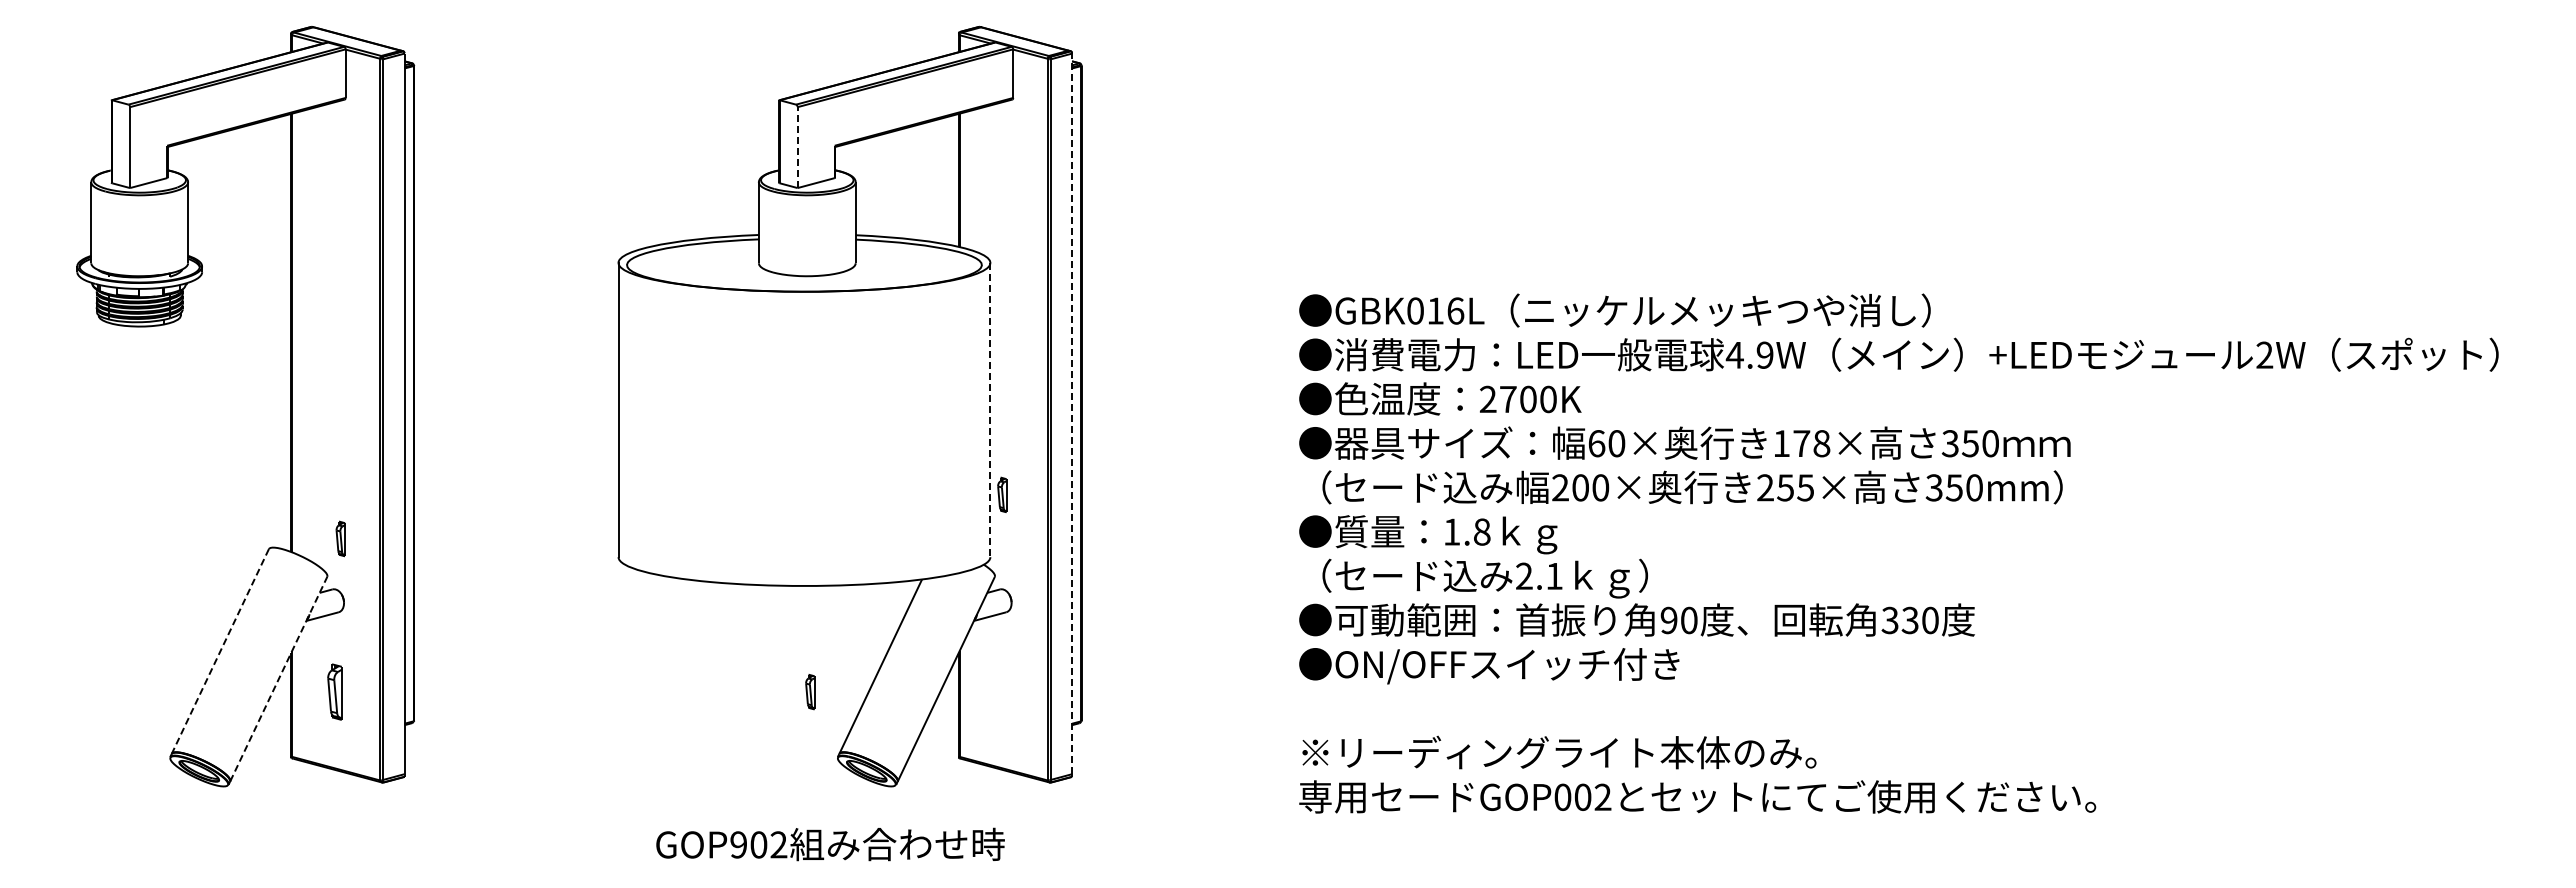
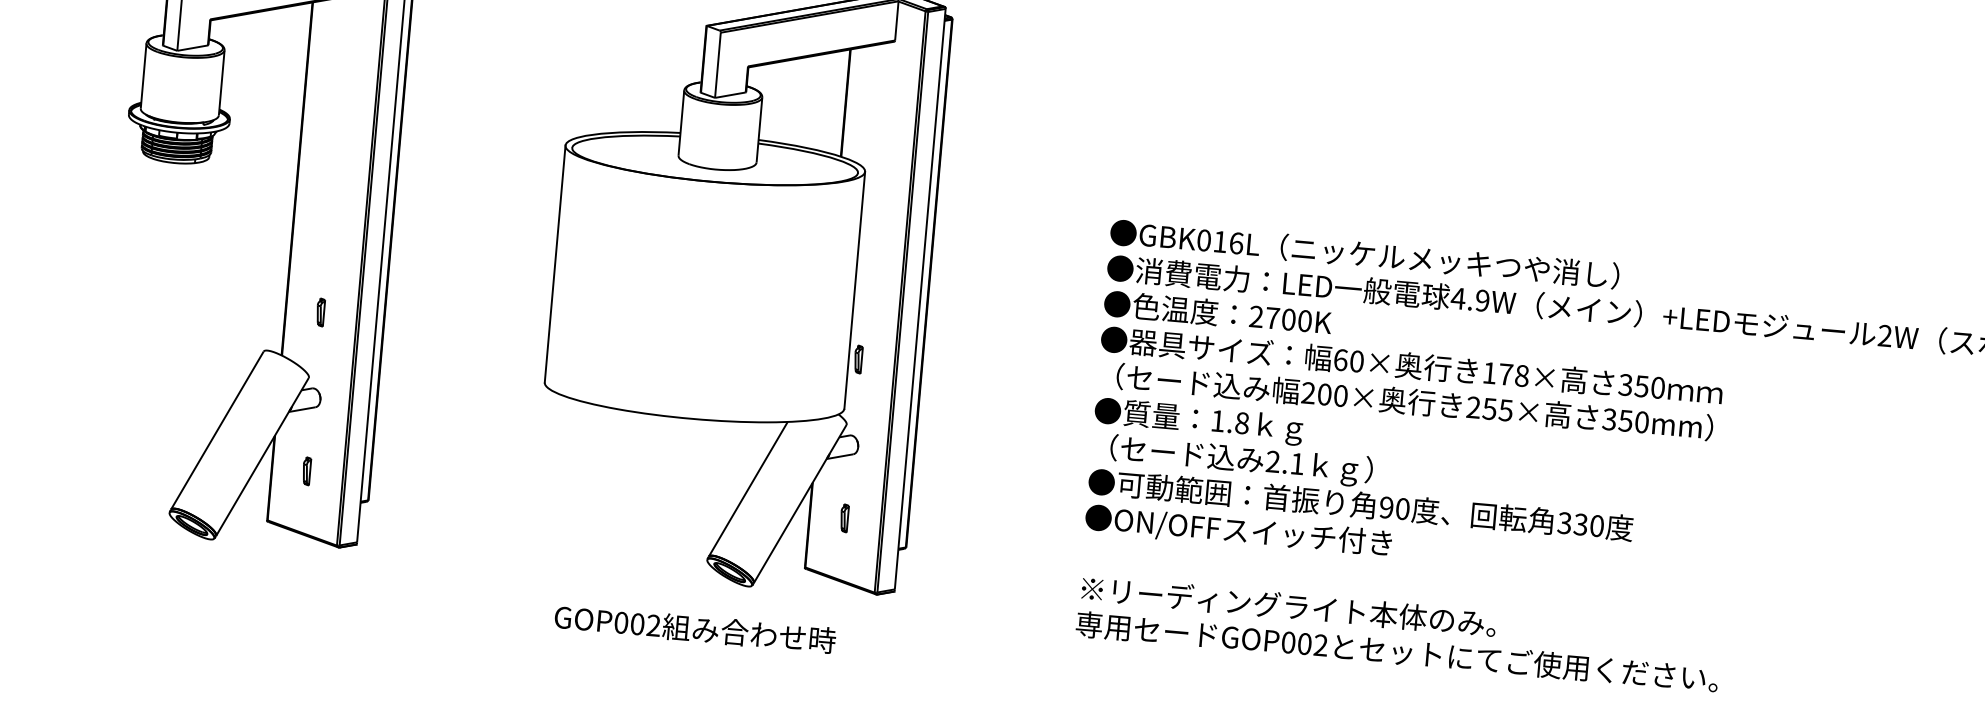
line: (797, 147) -> (717, 65), dashed -> solid
line: (990, 410) -> (854, 290), dashed -> solid
line: (1072, 413) -> (920, 298), dashed -> solid
part: (340, 538) -> (320, 312), moved
line: (220, 651) -> (217, 430), dashed -> solid
line: (279, 678) -> (263, 456), dashed -> solid
part: (334, 691) -> (306, 470), size x0.62
part: (810, 692) -> (844, 518), moved
text: (738, 844) -> (621, 622), GOP902 -> GOP002

